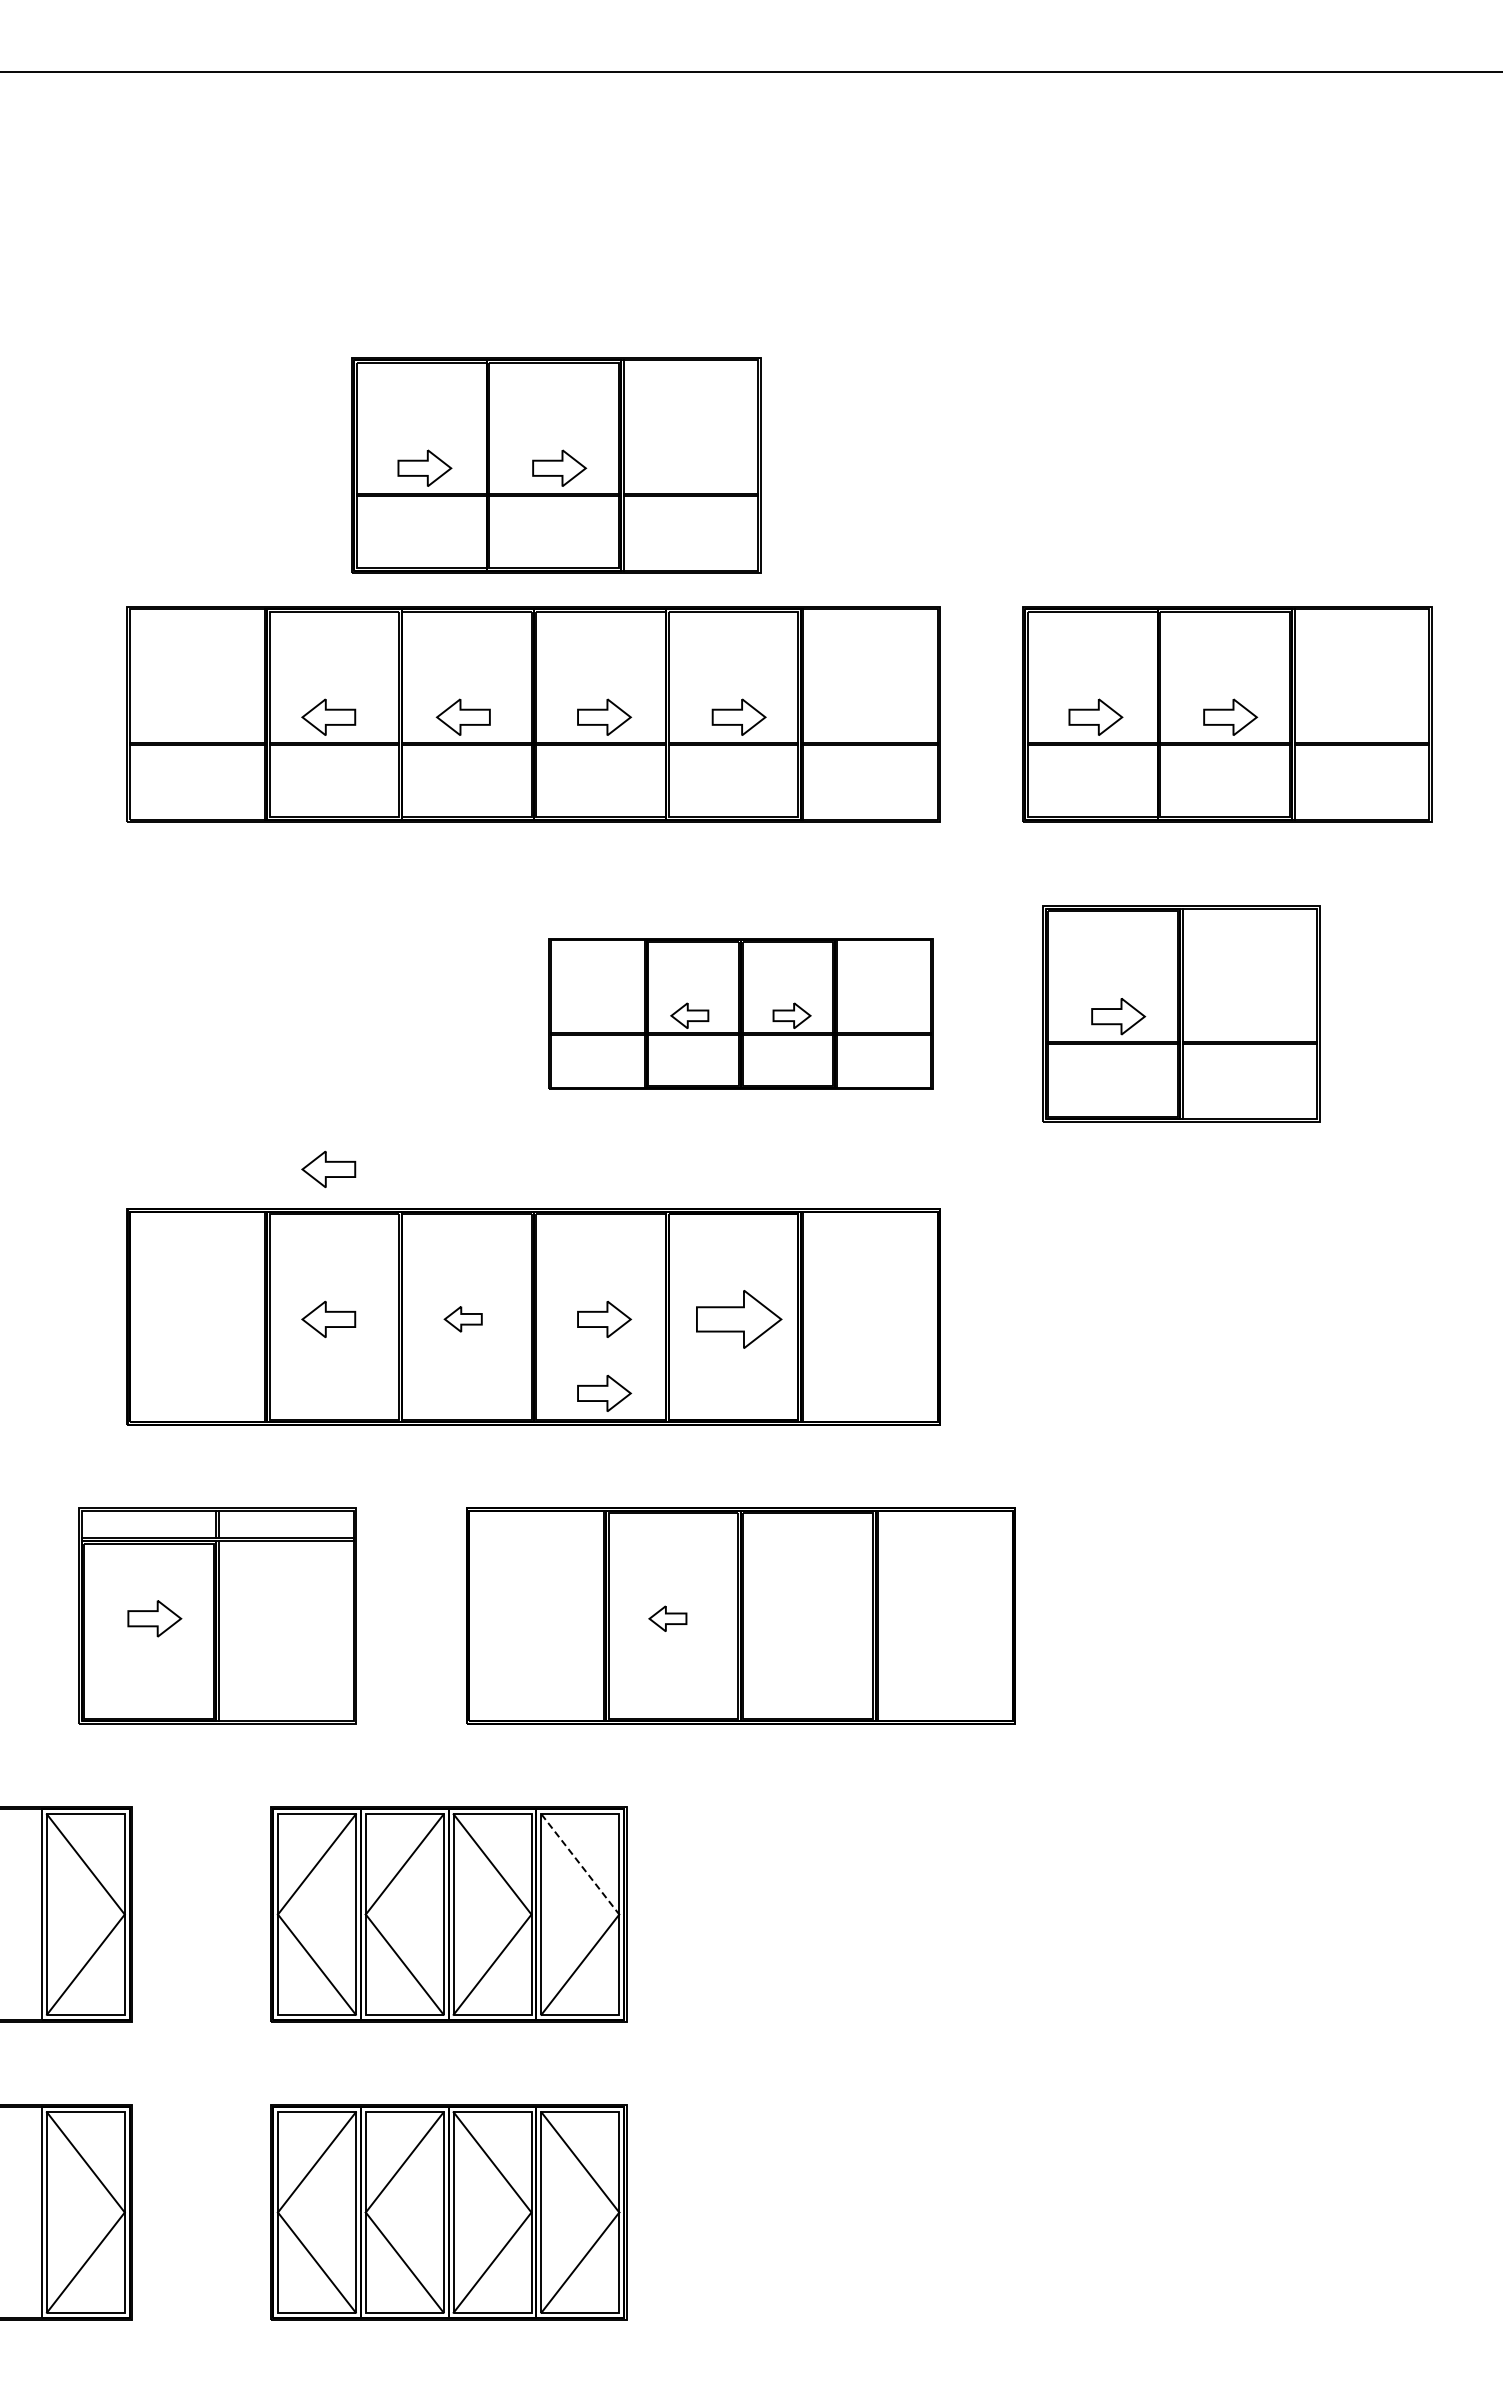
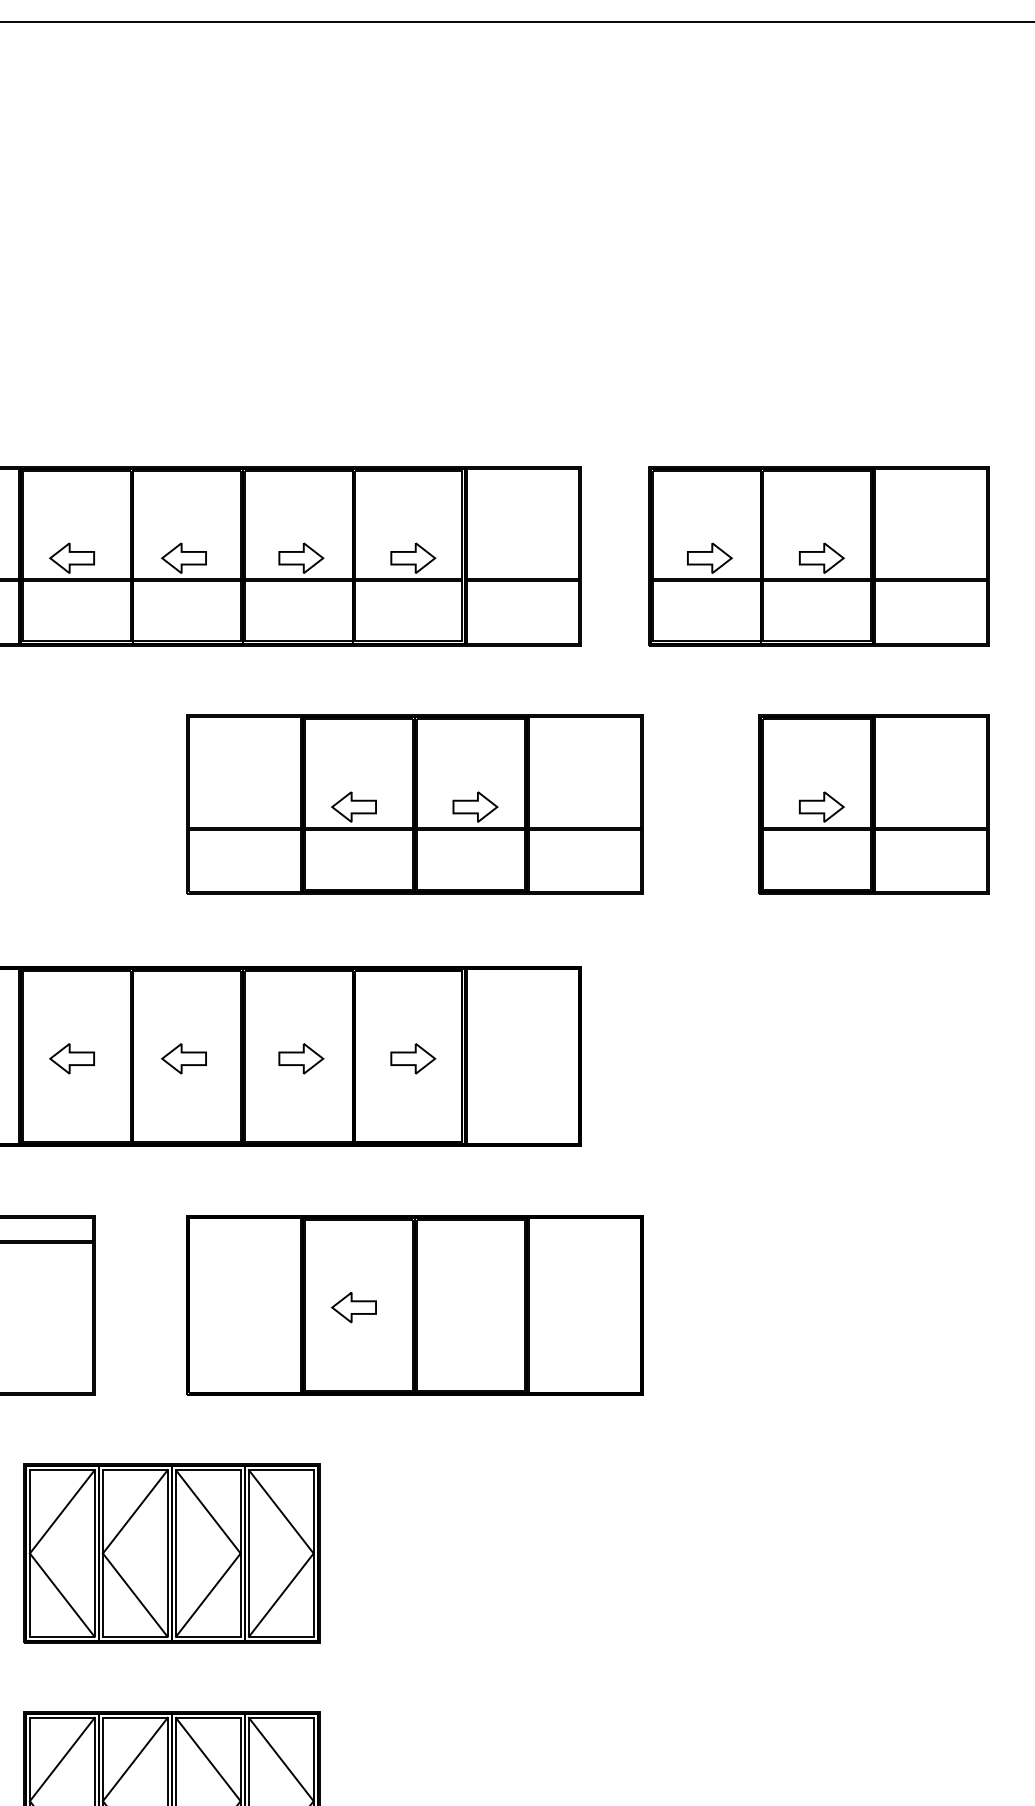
part: (556, 465) -> (261, 348), removed
part: (740, 1013) -> (414, 804), size x1.43
part: (1181, 1013) -> (874, 804), moved
part: (328, 1169) -> (71, 934), removed
part: (462, 1318) -> (183, 1058), size x1.43
part: (738, 1319) -> (412, 1058), size x0.62
part: (604, 1393) -> (301, 1120), removed
part: (667, 1618) -> (353, 1307), size x1.43
line: (580, 1864) -> (281, 1511), dashed -> solid

